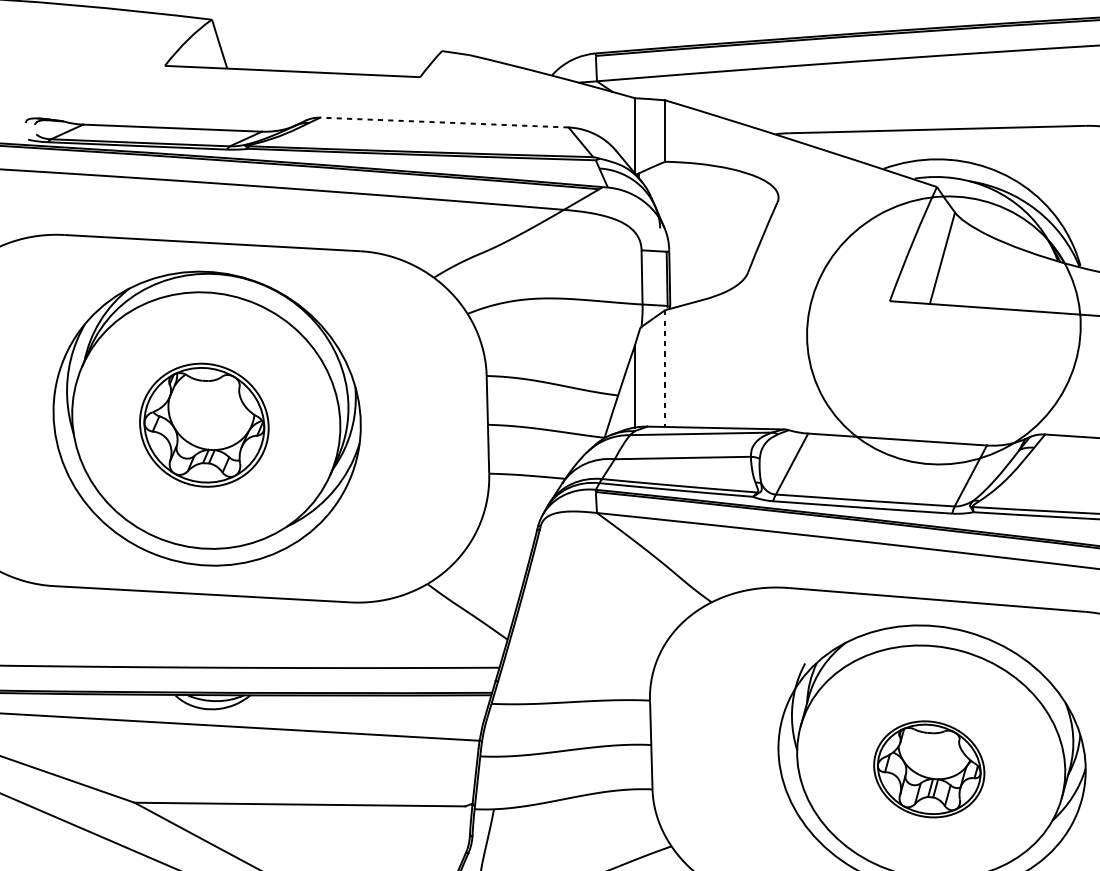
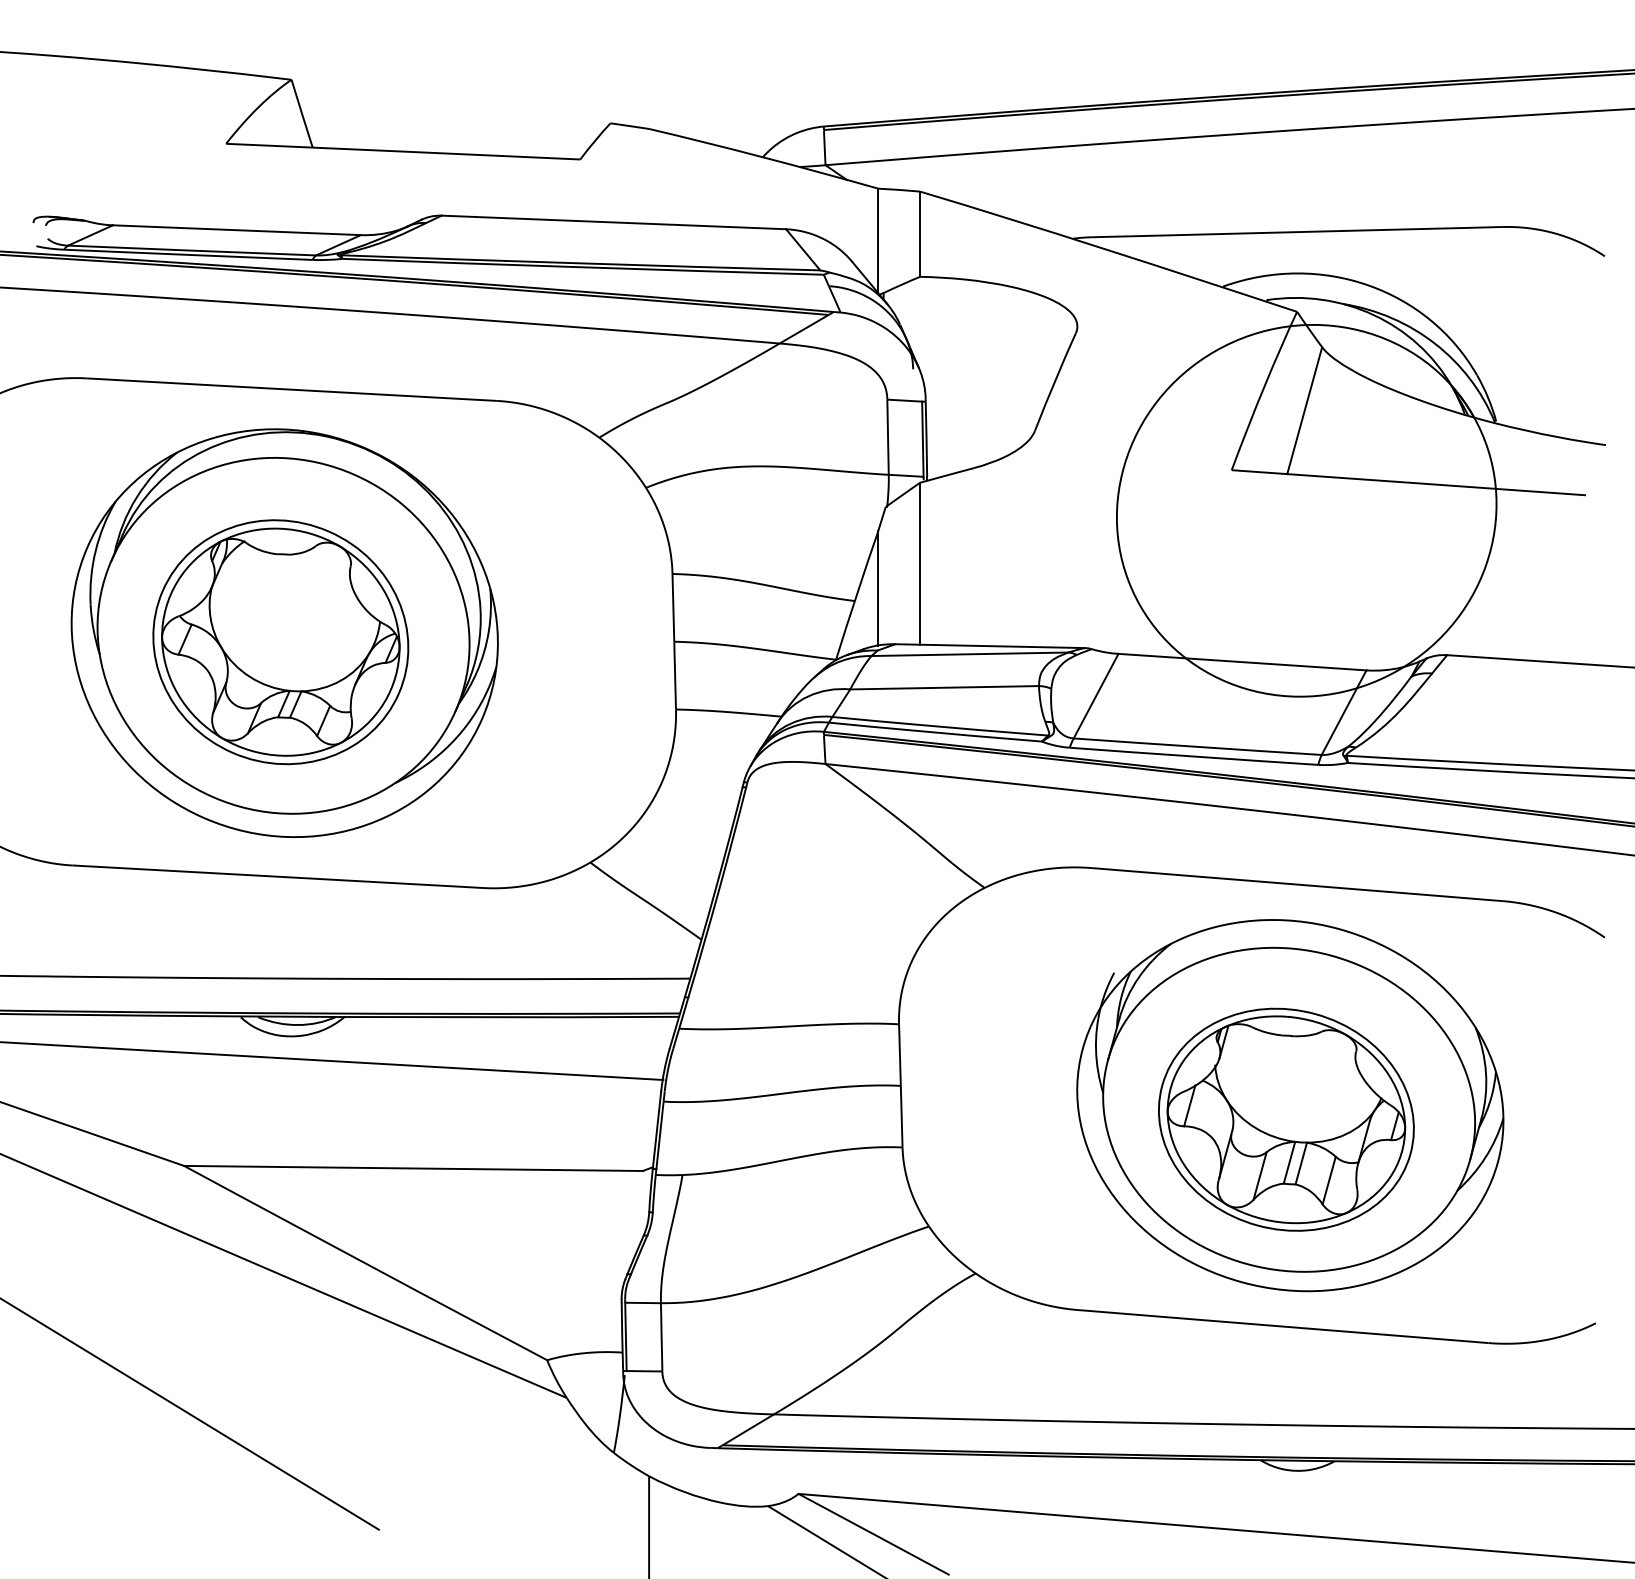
line: (444, 122) -> (613, 222), dashed -> solid
line: (665, 369) -> (920, 564), dashed -> solid
part: (204, 425) -> (280, 642), size x1.43
part: (929, 769) -> (1286, 1119), size x1.67

